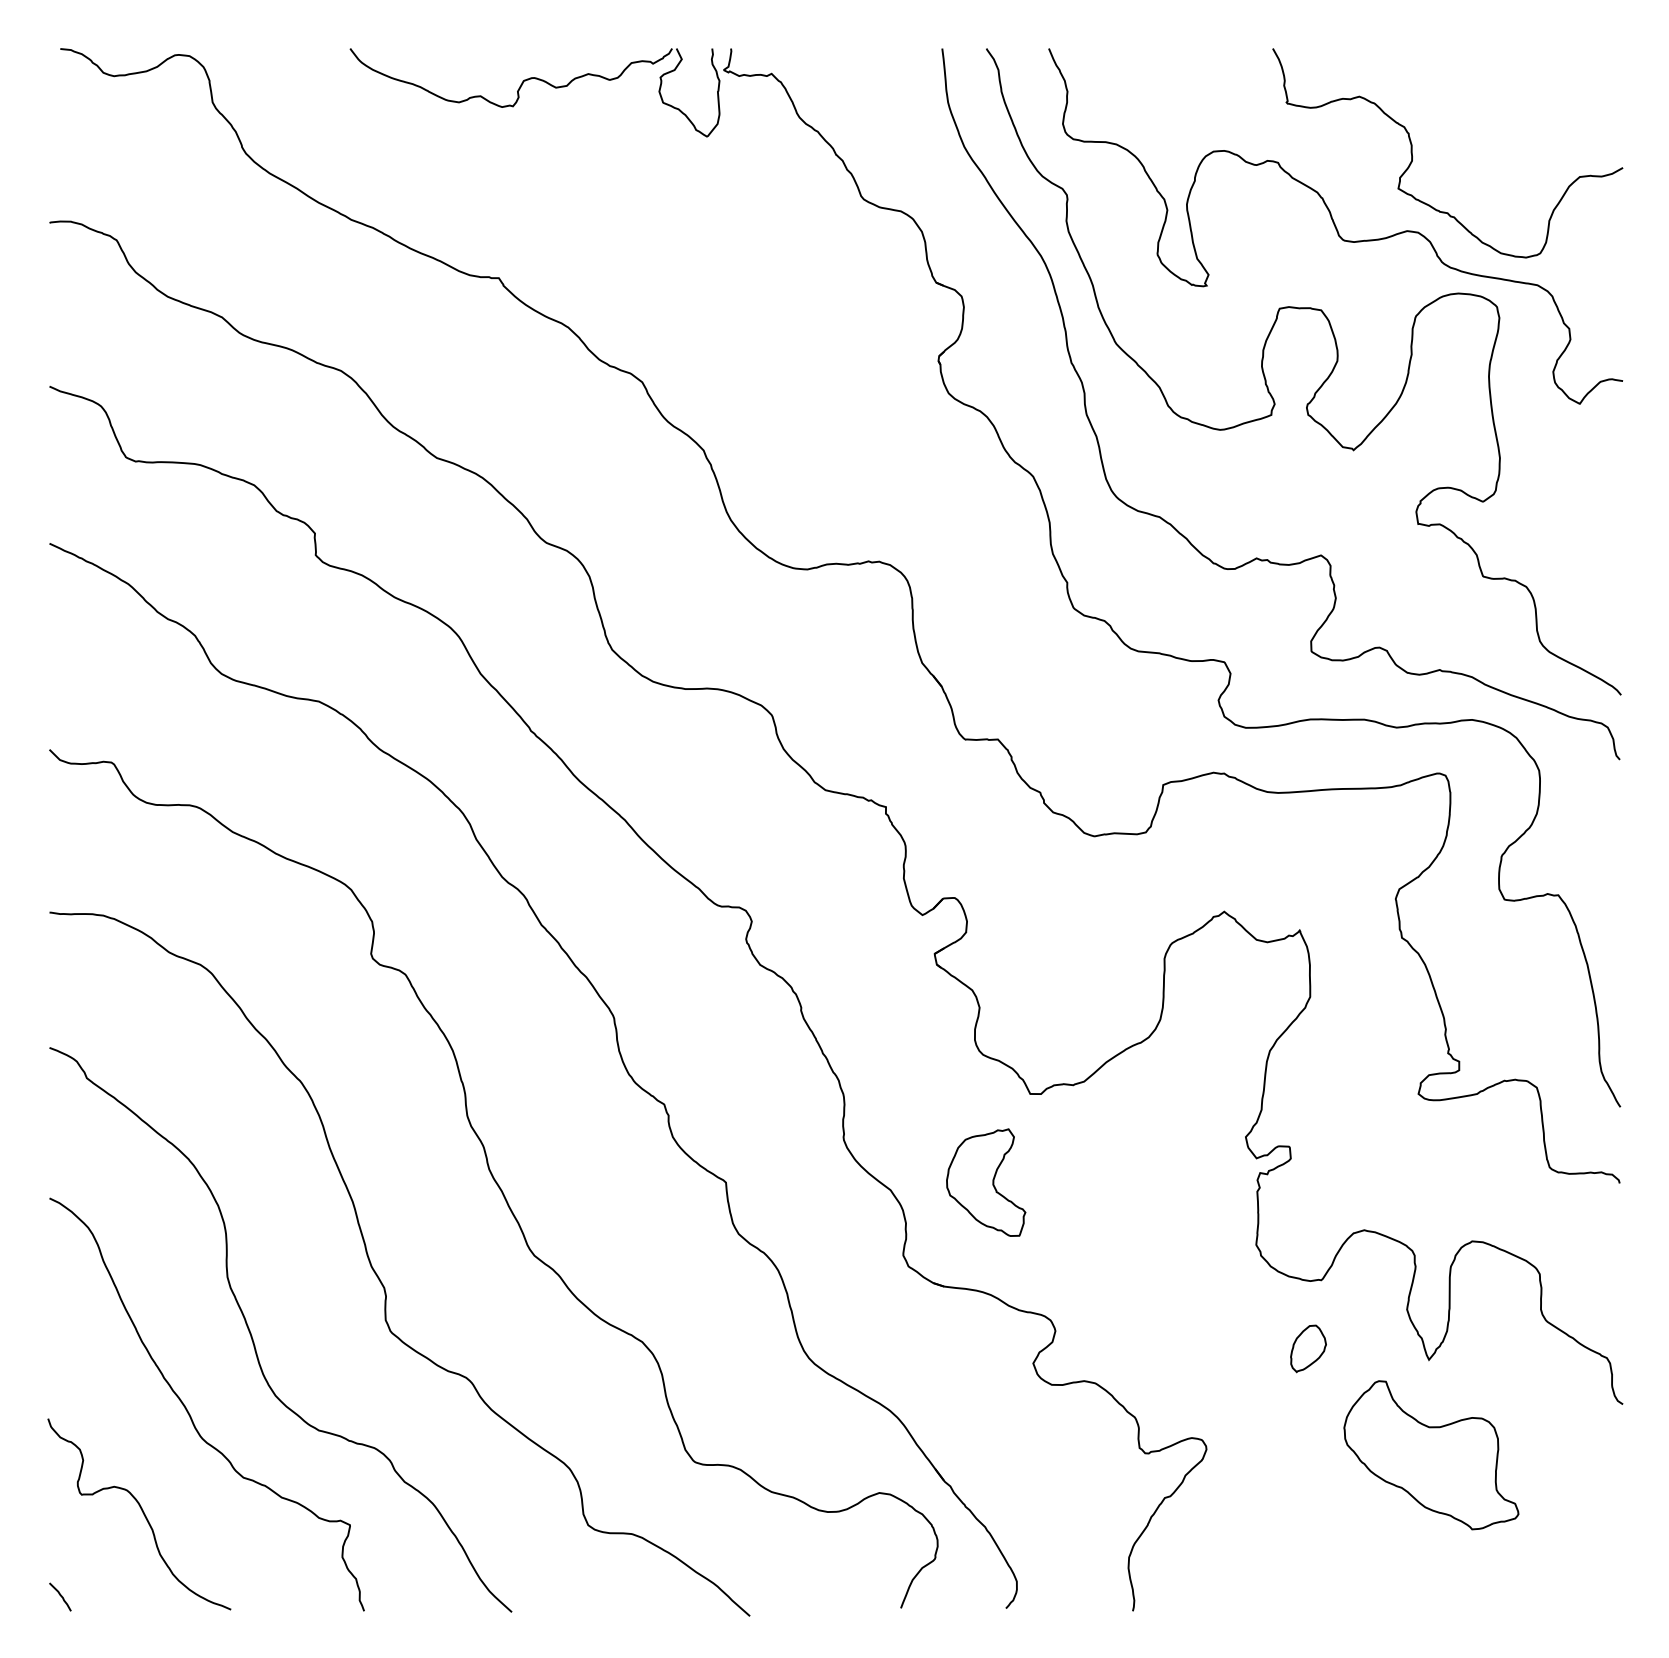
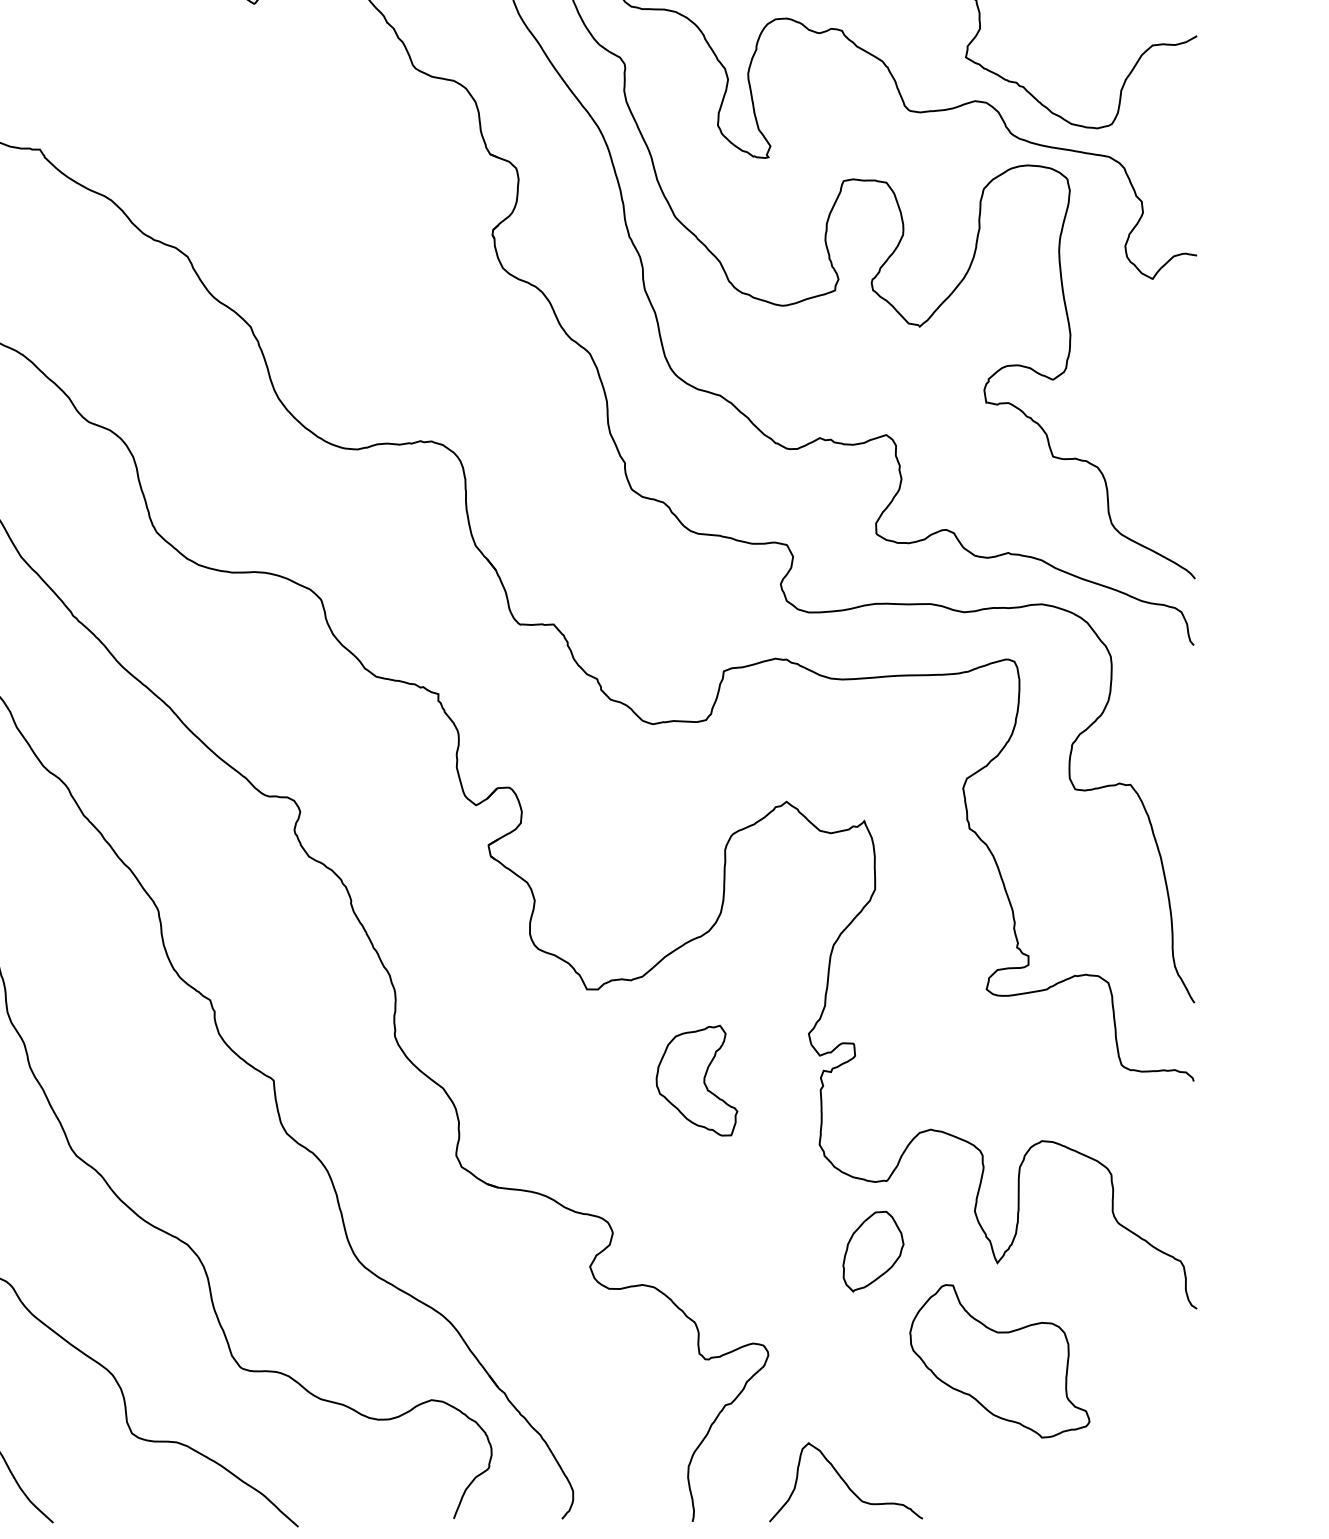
part: (986, 1182) -> (697, 1080), moved
part: (1308, 1348) -> (873, 1251), size x1.67
curve: (1281, 1572) -> (845, 1481), added

